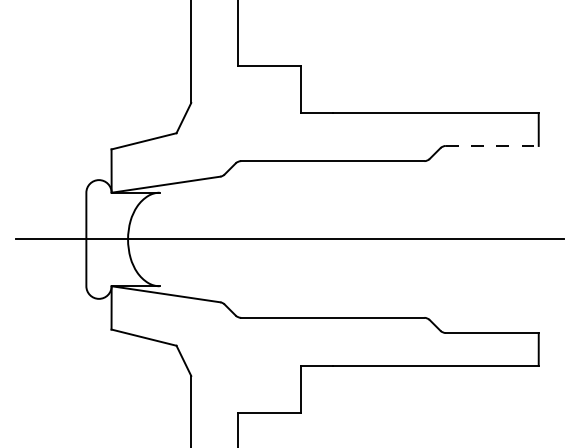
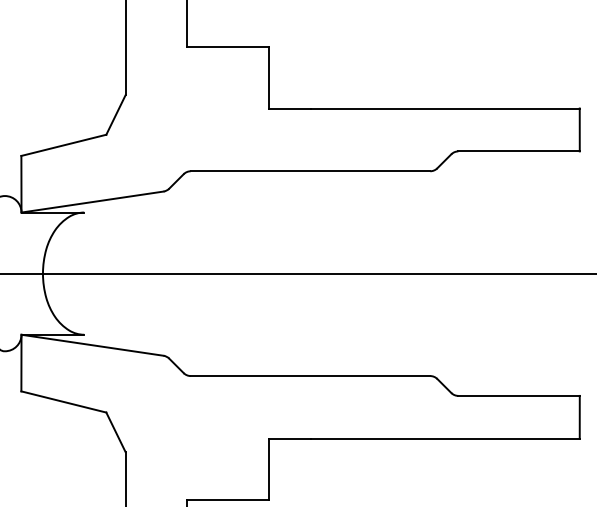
line: (492, 145) -> (519, 150), dashed -> solid

